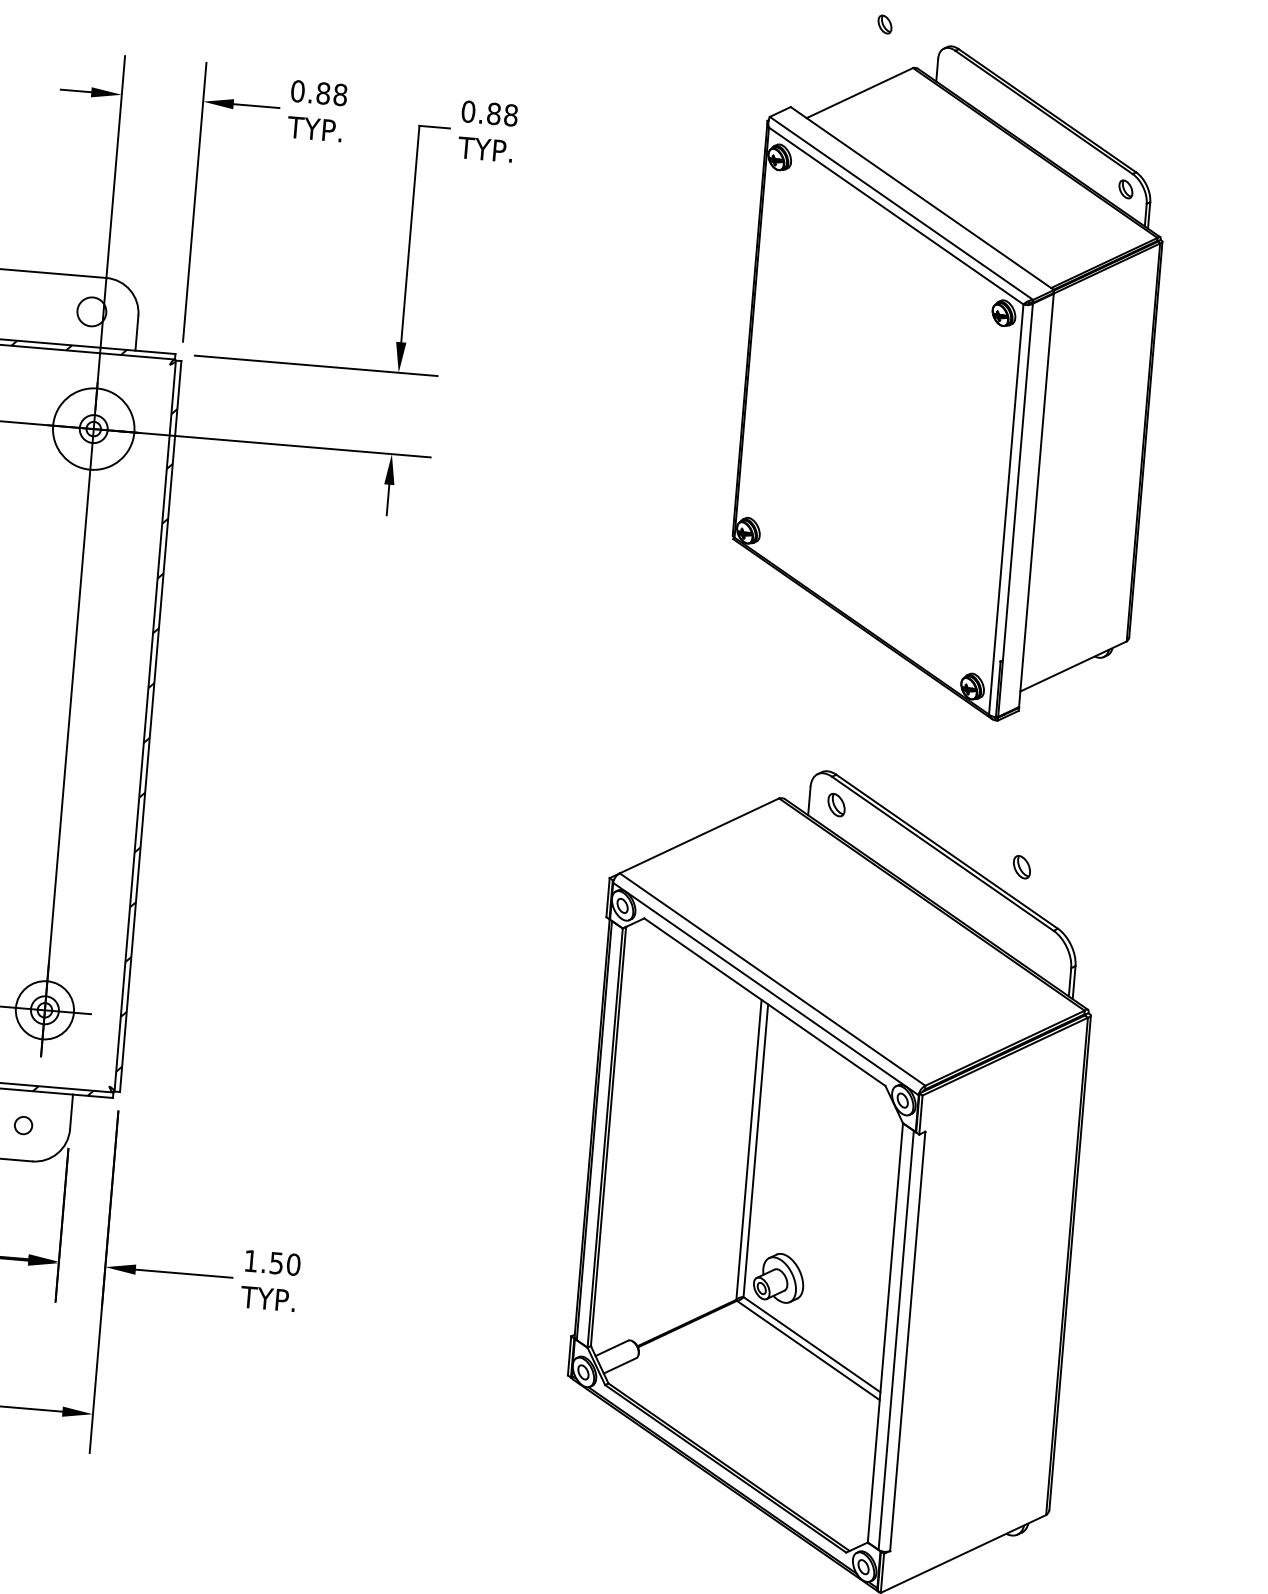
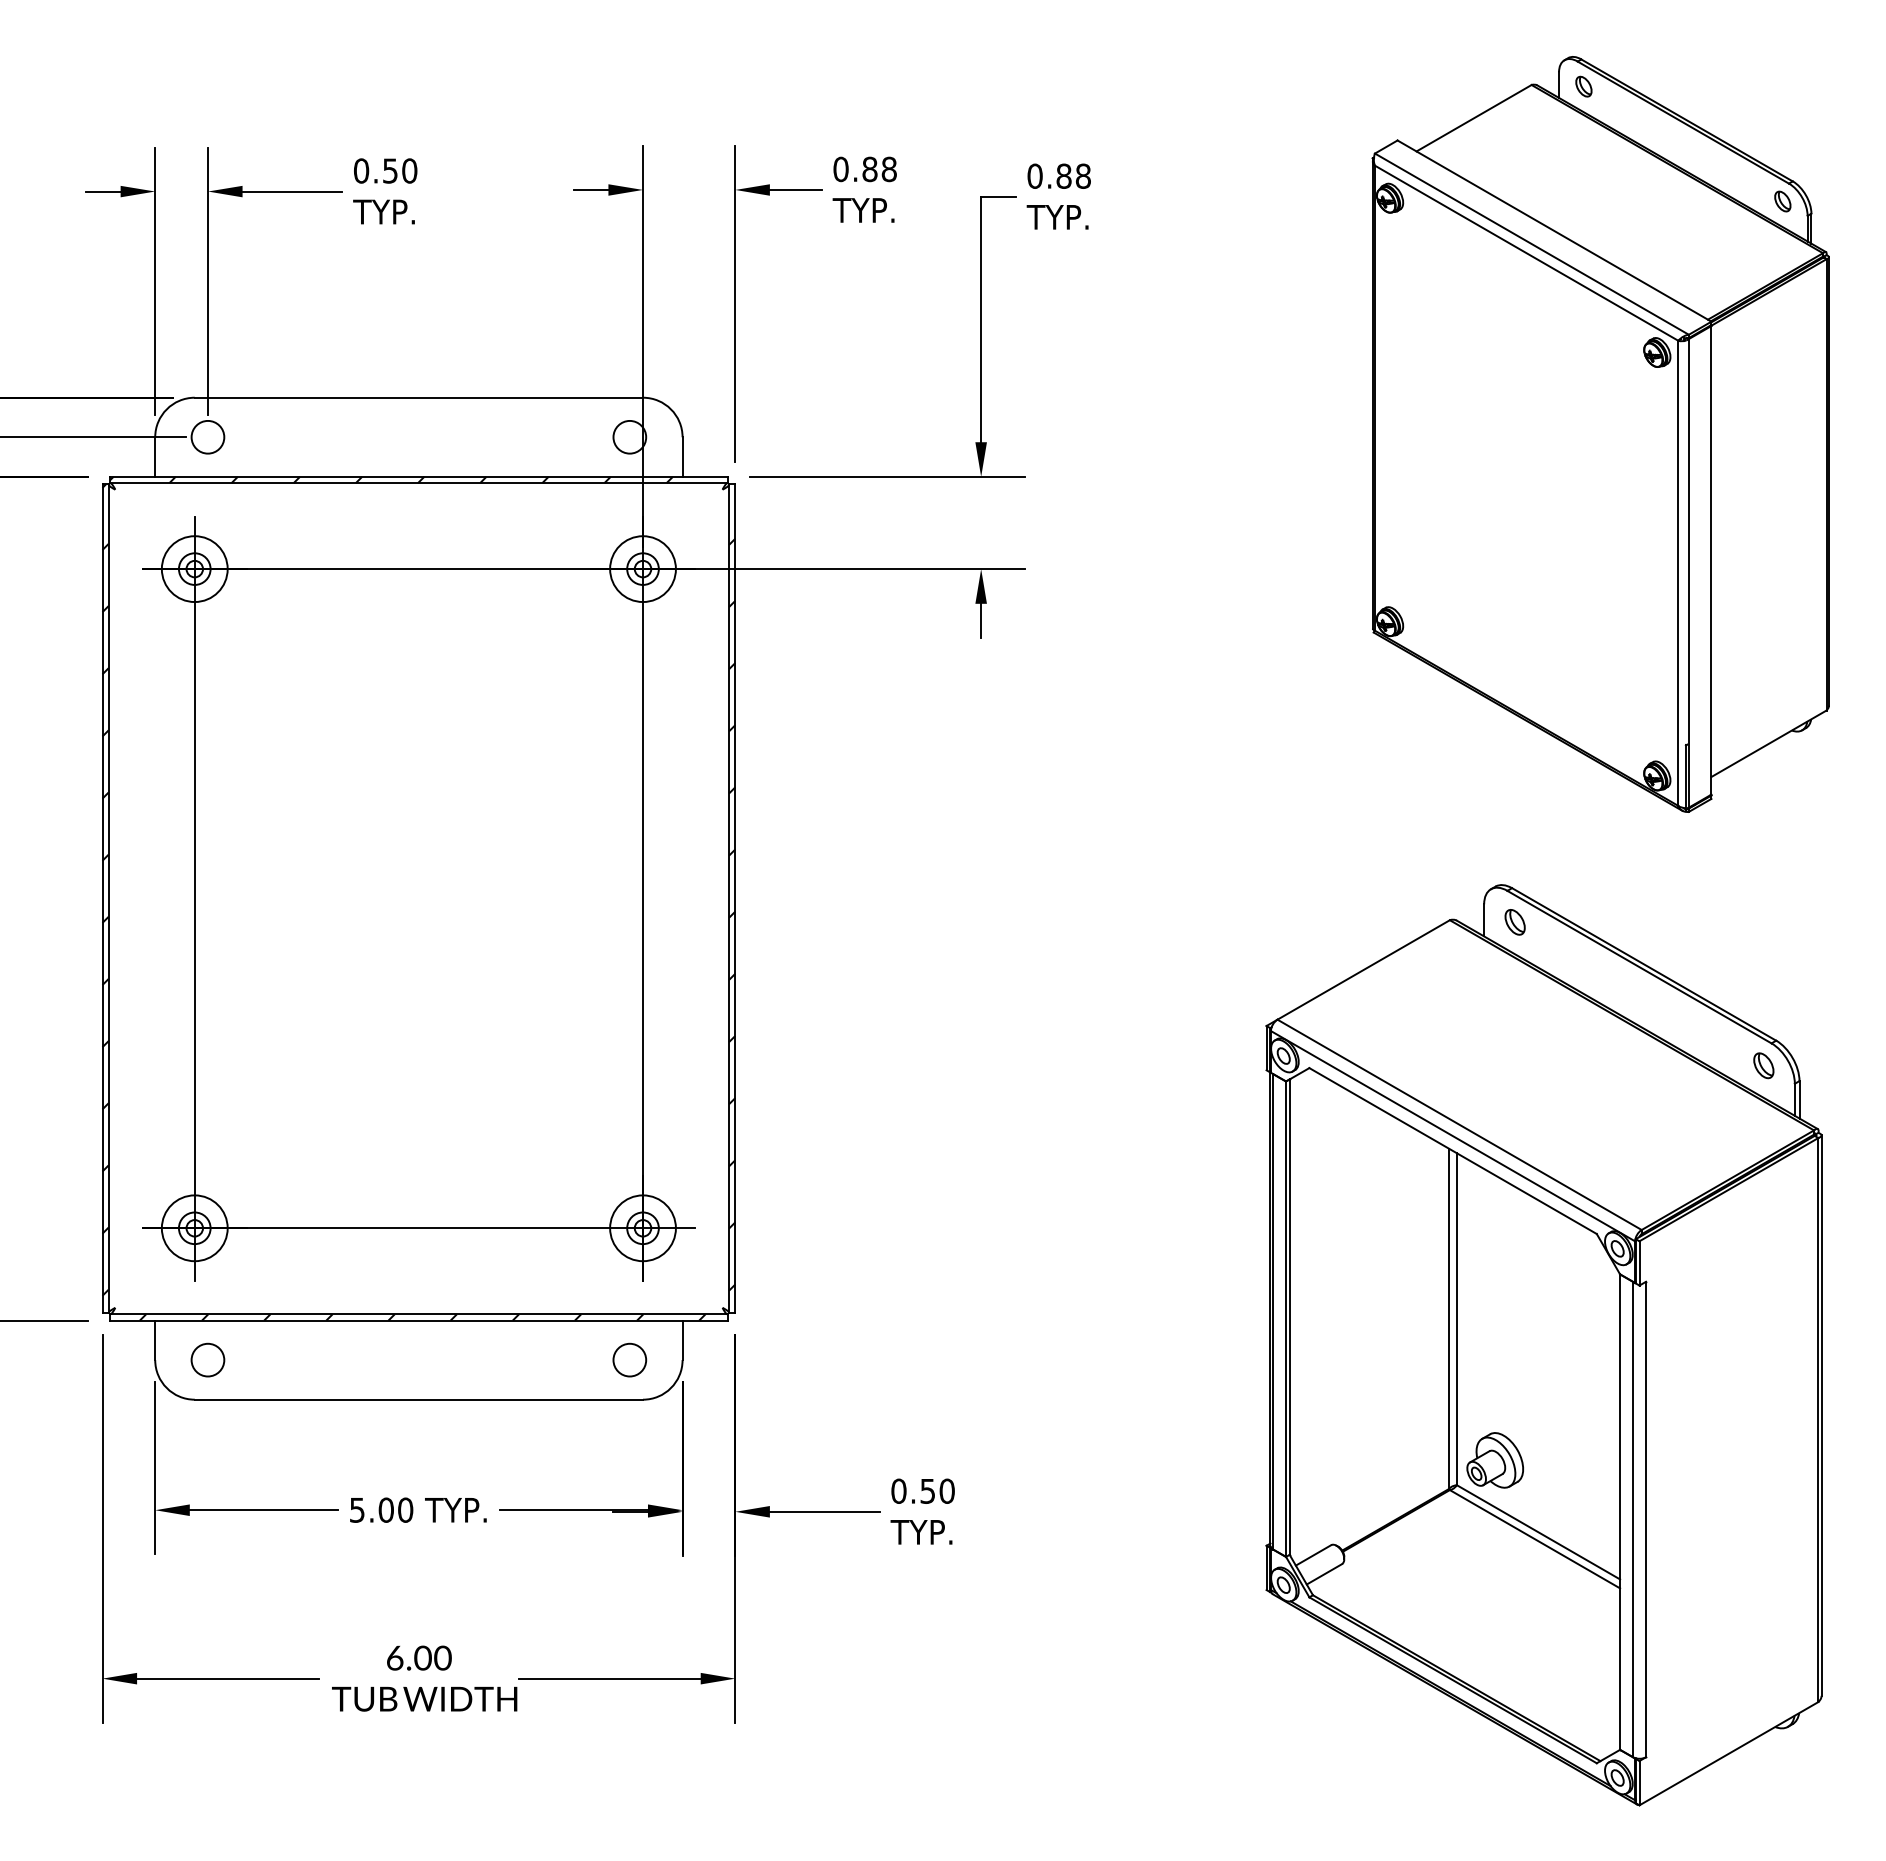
part: (884, 24) -> (1583, 86), moved
circle: (93, 429) -> (642, 569), size x0.71
part: (1021, 866) -> (1763, 1065), moved
circle: (23, 1124) -> (629, 1359), size x1.67
text: (250, 1260) -> (898, 1490), 1.50 -> 0.50

